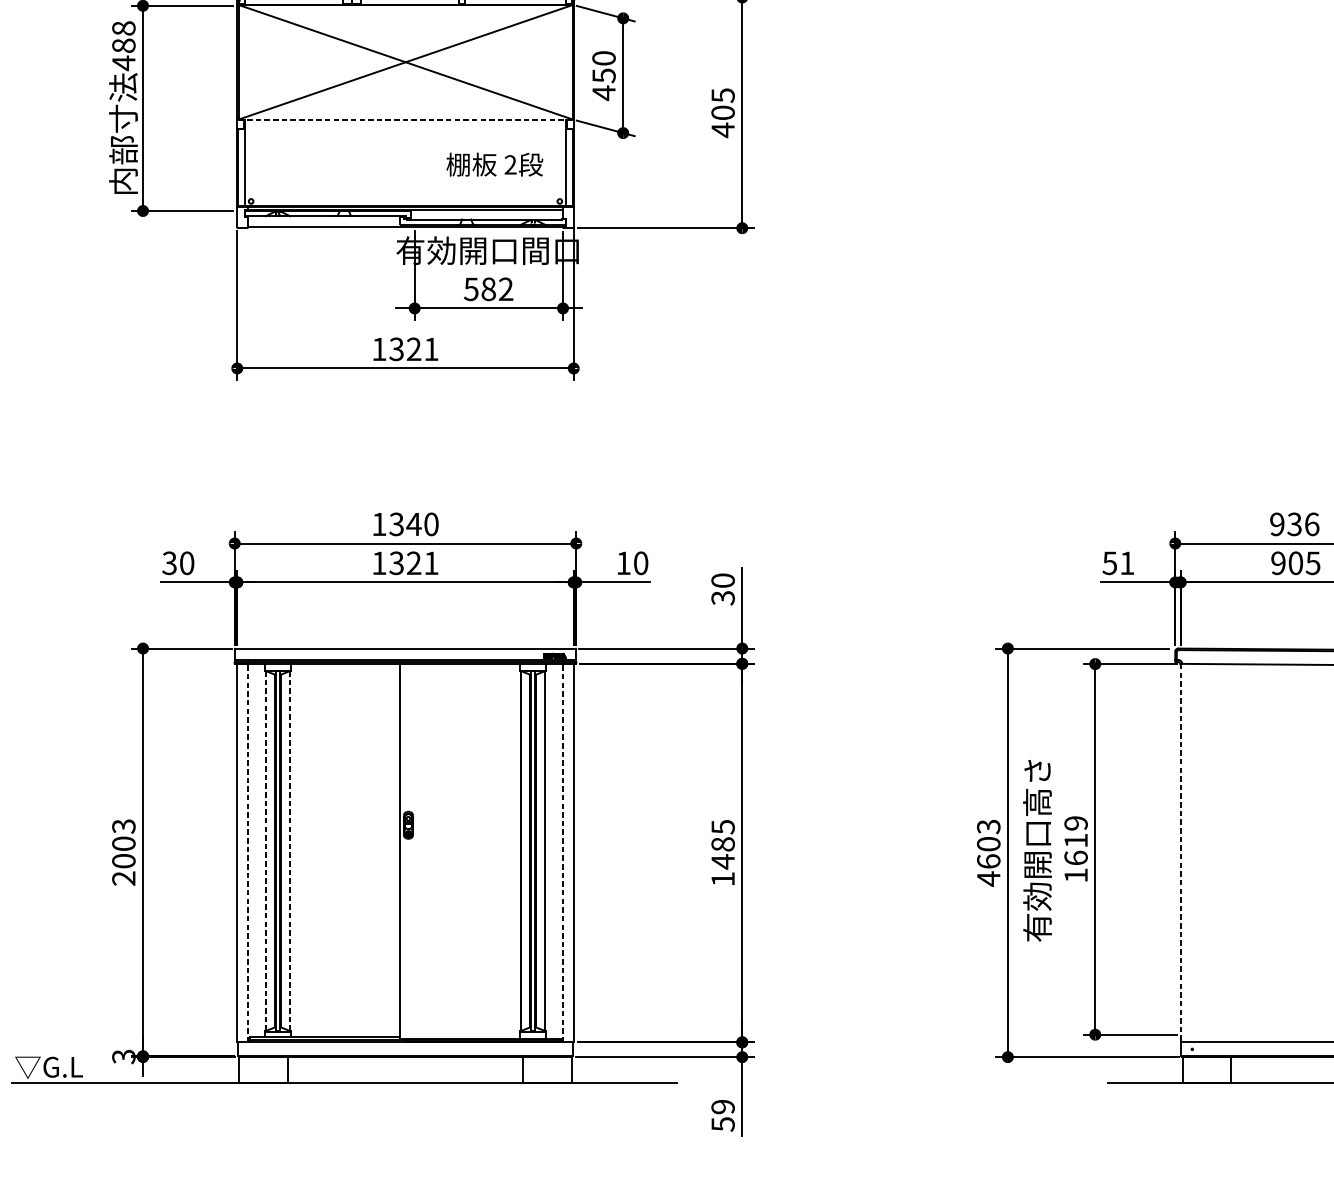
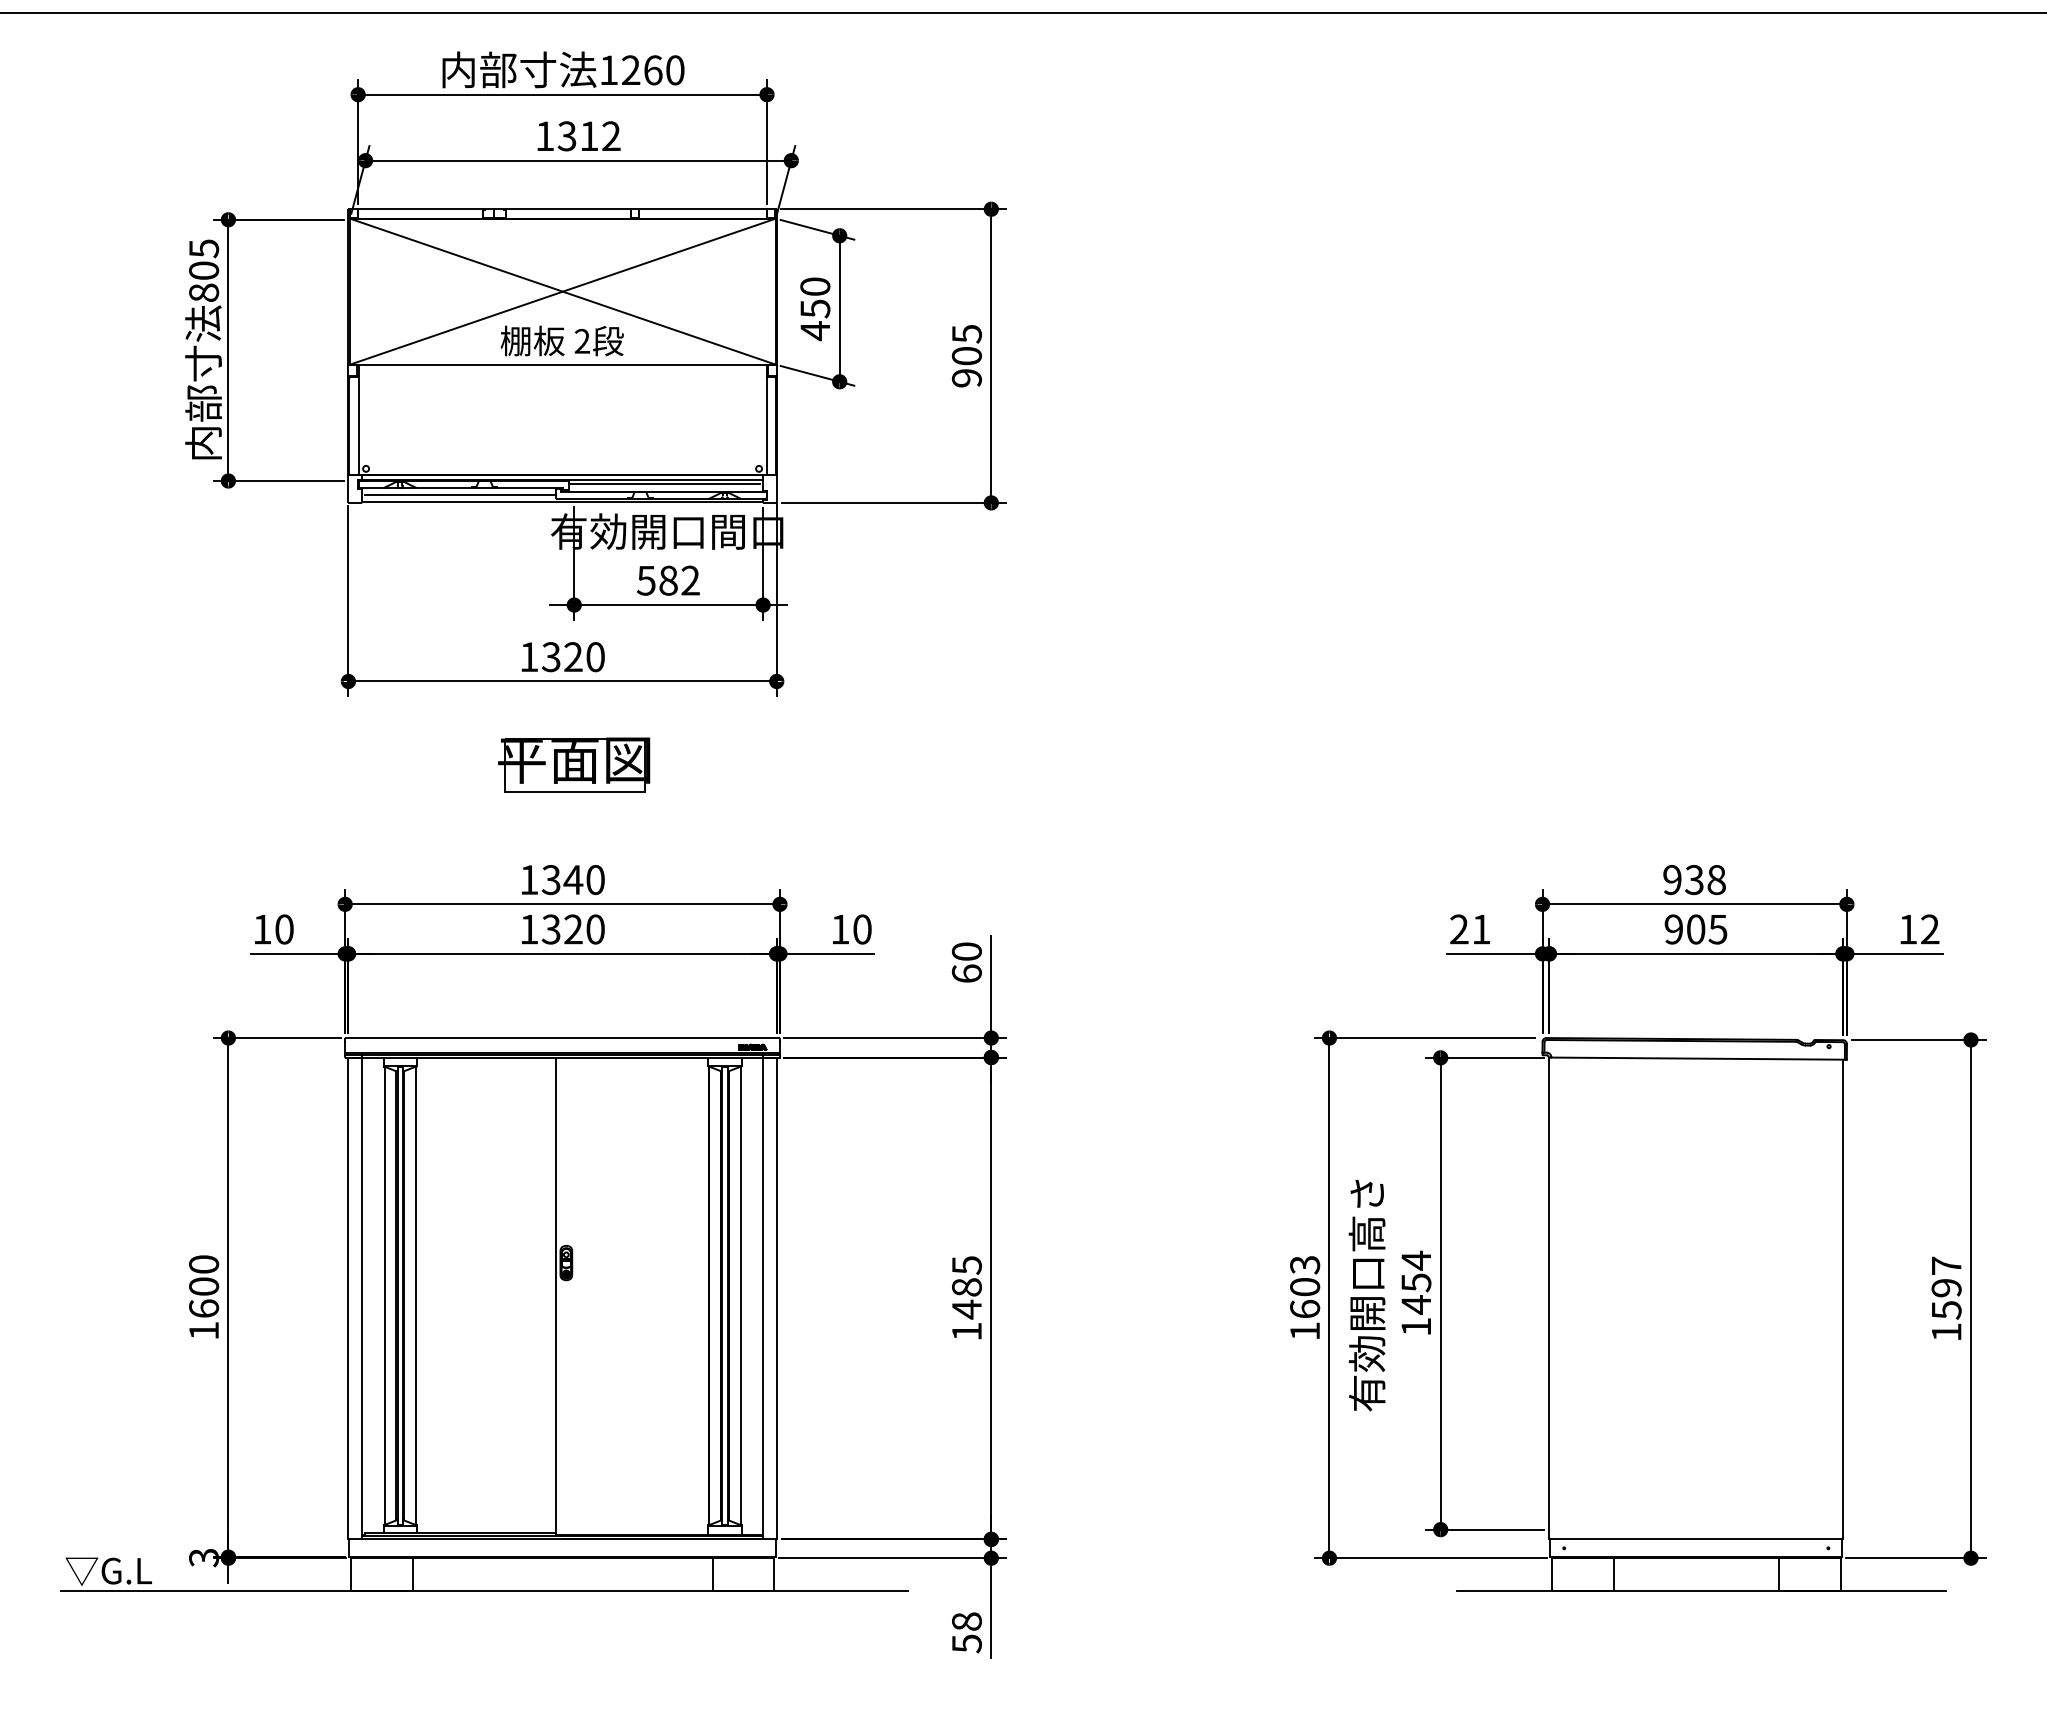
text: (124, 46) -> (204, 271), 488 -> 805
line: (405, 119) -> (562, 364), dashed -> solid
text: (722, 130) -> (966, 378), 405 -> 905
text: (494, 164) -> (561, 340), moved
line: (485, 213) -> (664, 484), added
line: (324, 222) -> (459, 495), added
text: (431, 349) -> (595, 657), 1321 -> 1320
part: (414, 433) -> (574, 764), added
text: (1311, 524) -> (1716, 879), 936 -> 938
text: (169, 563) -> (261, 929), 30 -> 10
text: (431, 563) -> (595, 929), 1321 -> 1320
text: (1109, 563) -> (1458, 929), 51 -> 21
text: (722, 597) -> (966, 973), 30 -> 60
text: (1076, 840) -> (1416, 1282), 1619 -> 1454
line: (265, 851) -> (384, 1296), dashed -> solid
line: (289, 851) -> (415, 1296), dashed -> solid
text: (124, 852) -> (204, 1297), 2003 -> 1600
line: (248, 853) -> (362, 1298), dashed -> solid
line: (563, 853) -> (763, 1298), dashed -> solid
line: (1180, 853) -> (1549, 1298), dashed -> solid
text: (988, 879) -> (1304, 1331), 4603 -> 1603
text: (722, 1106) -> (966, 1621), 59 -> 58

